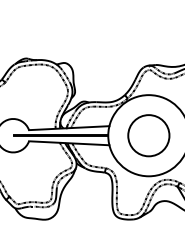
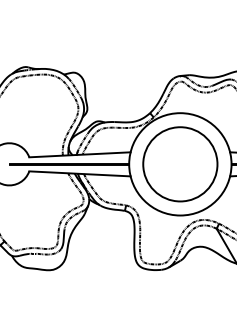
circle: (148, 135) -> (180, 164), size x1.43

